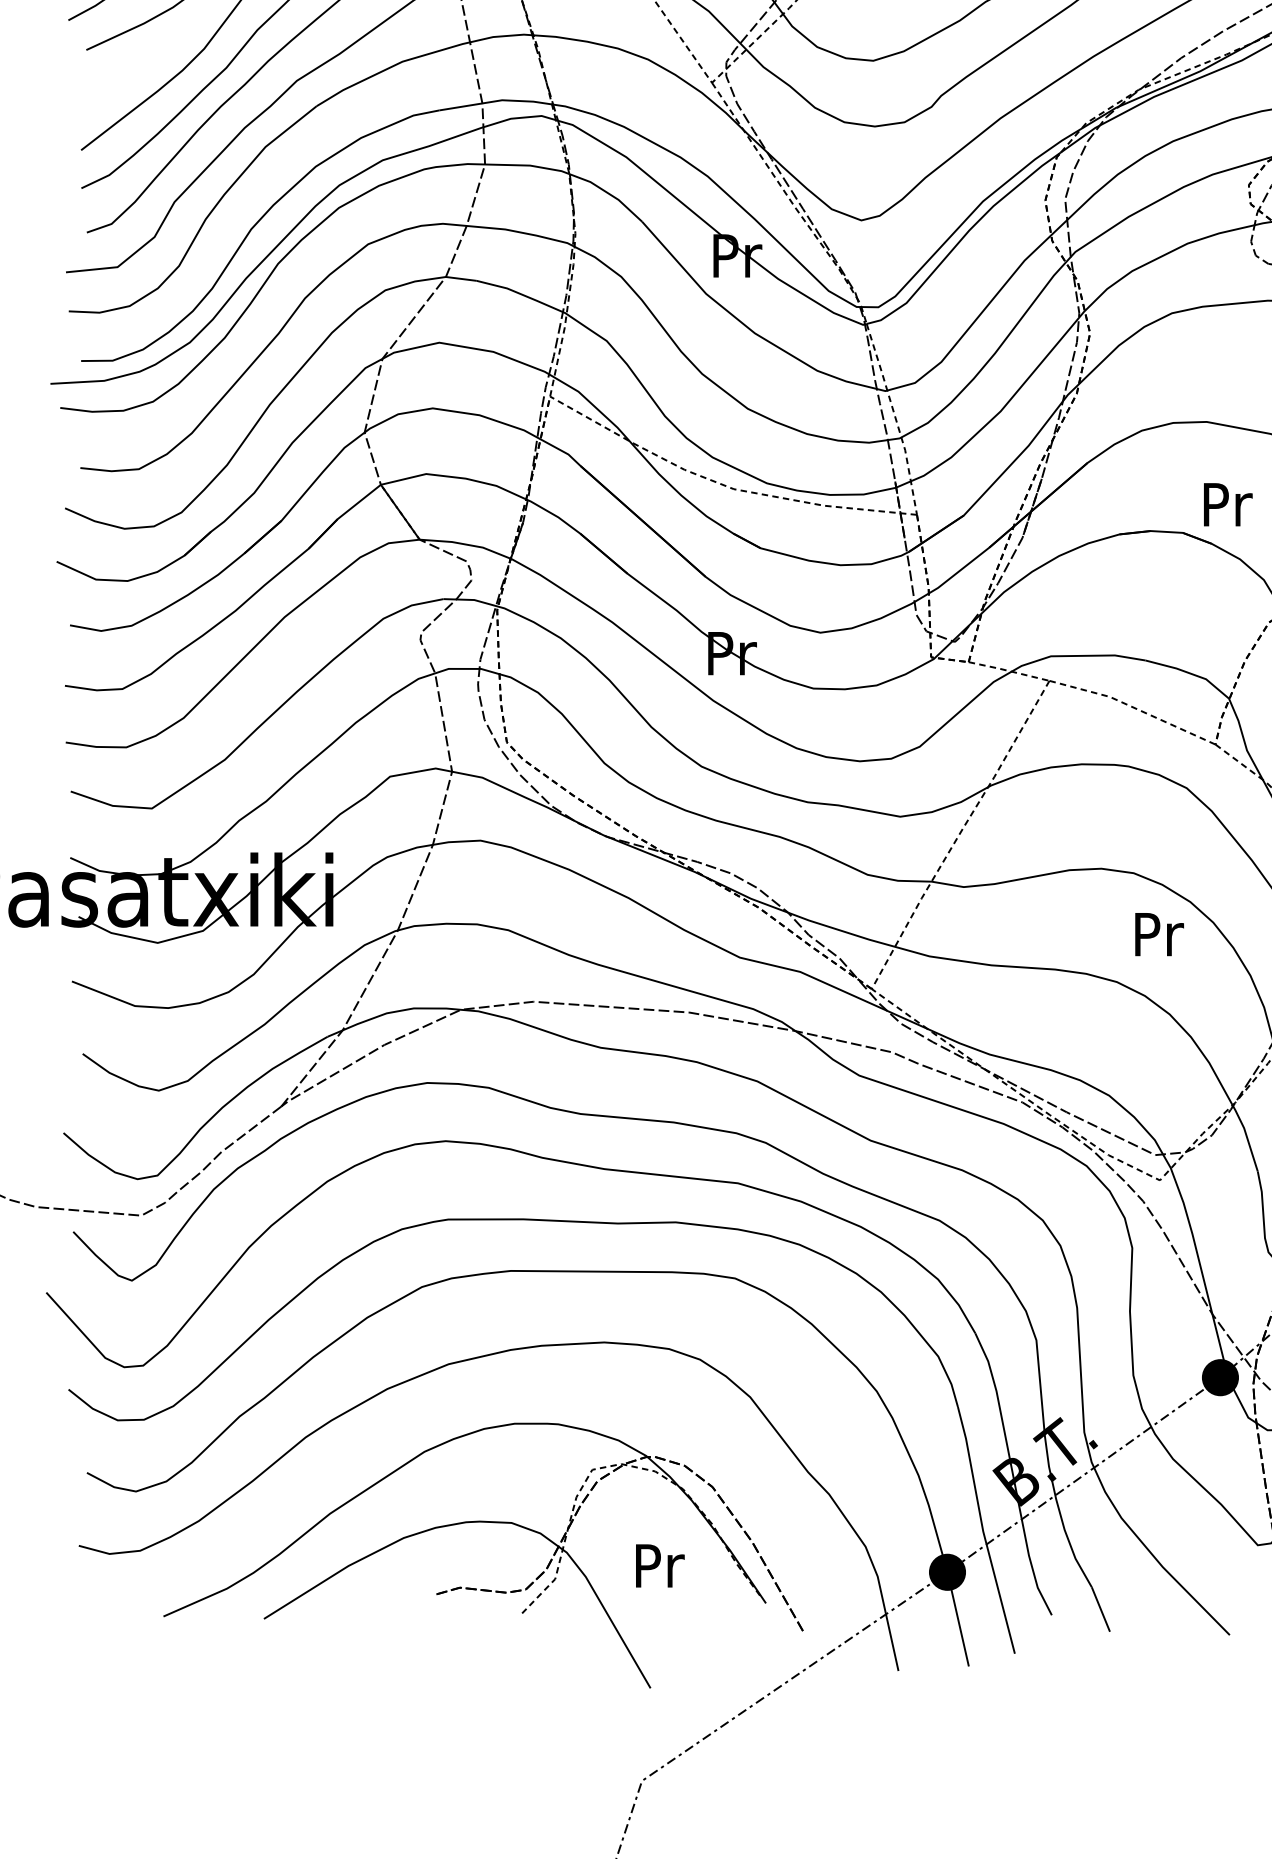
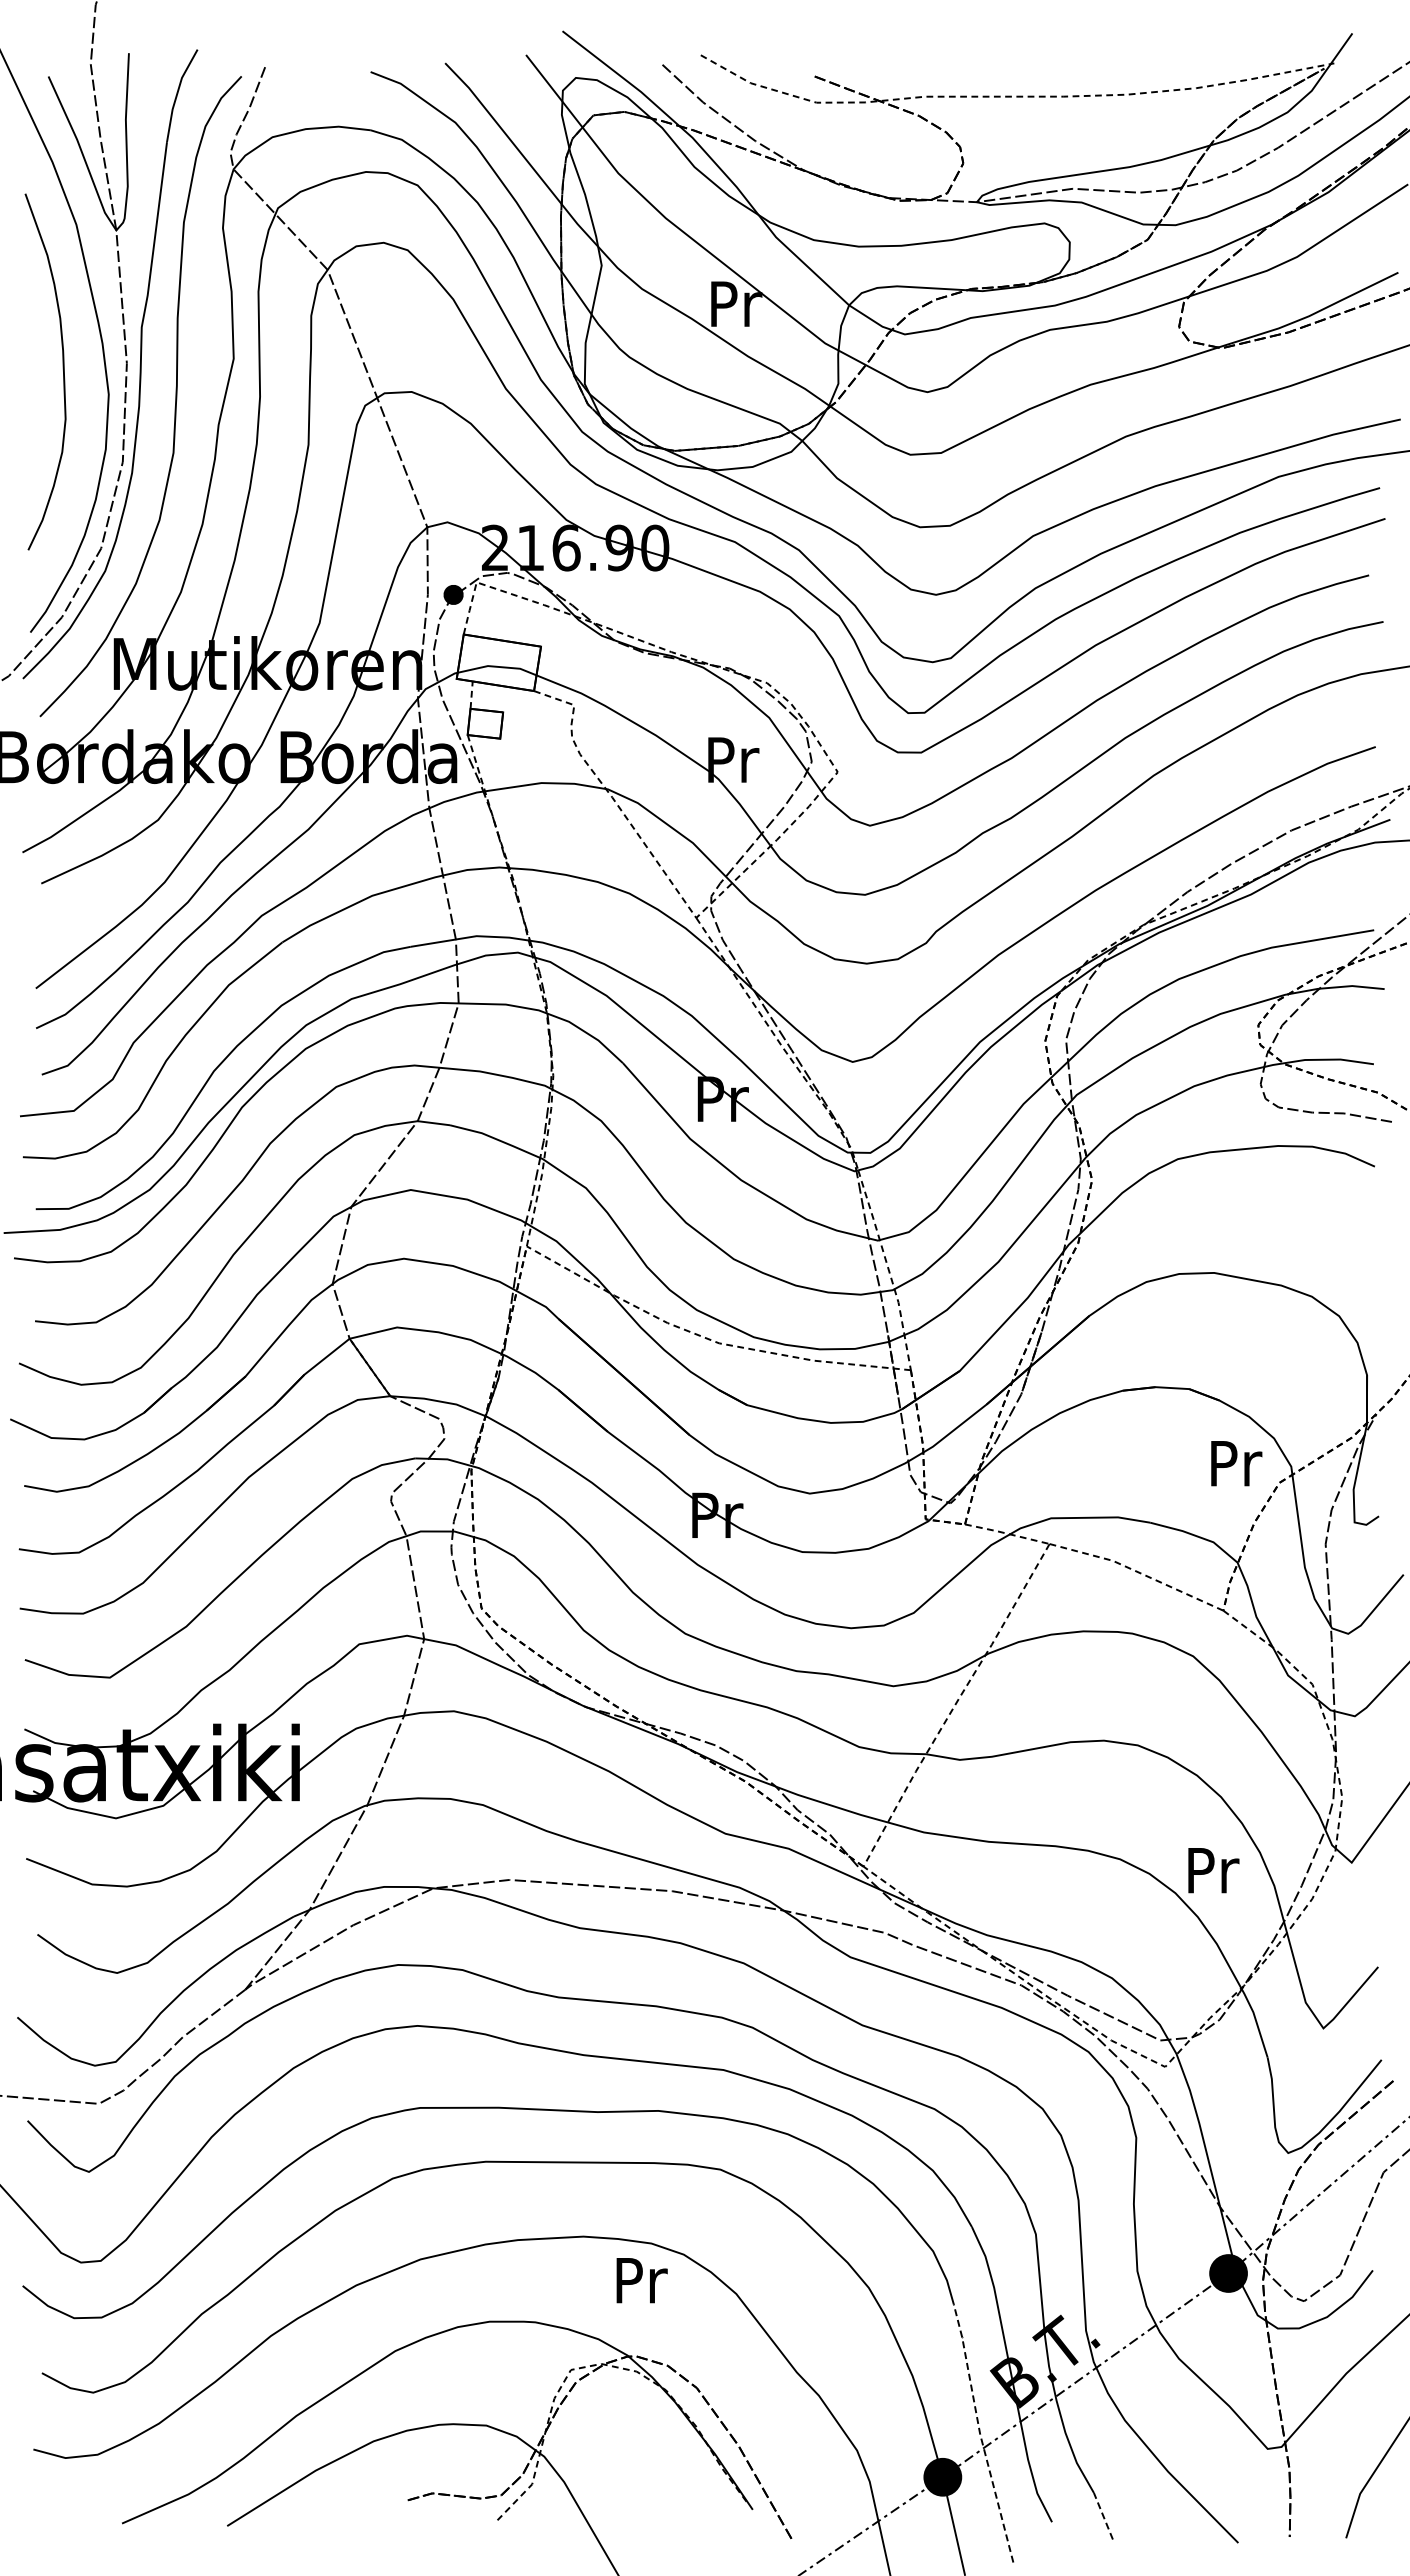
text: (1228, 504) -> (1236, 1463), moved
text: (1159, 934) -> (1213, 1870), moved
line: (983, 1530) -> (980, 2433), solid -> dashed
text: (659, 1565) -> (641, 2280), moved
line: (1100, 1608) -> (1103, 2515), solid -> dashed

